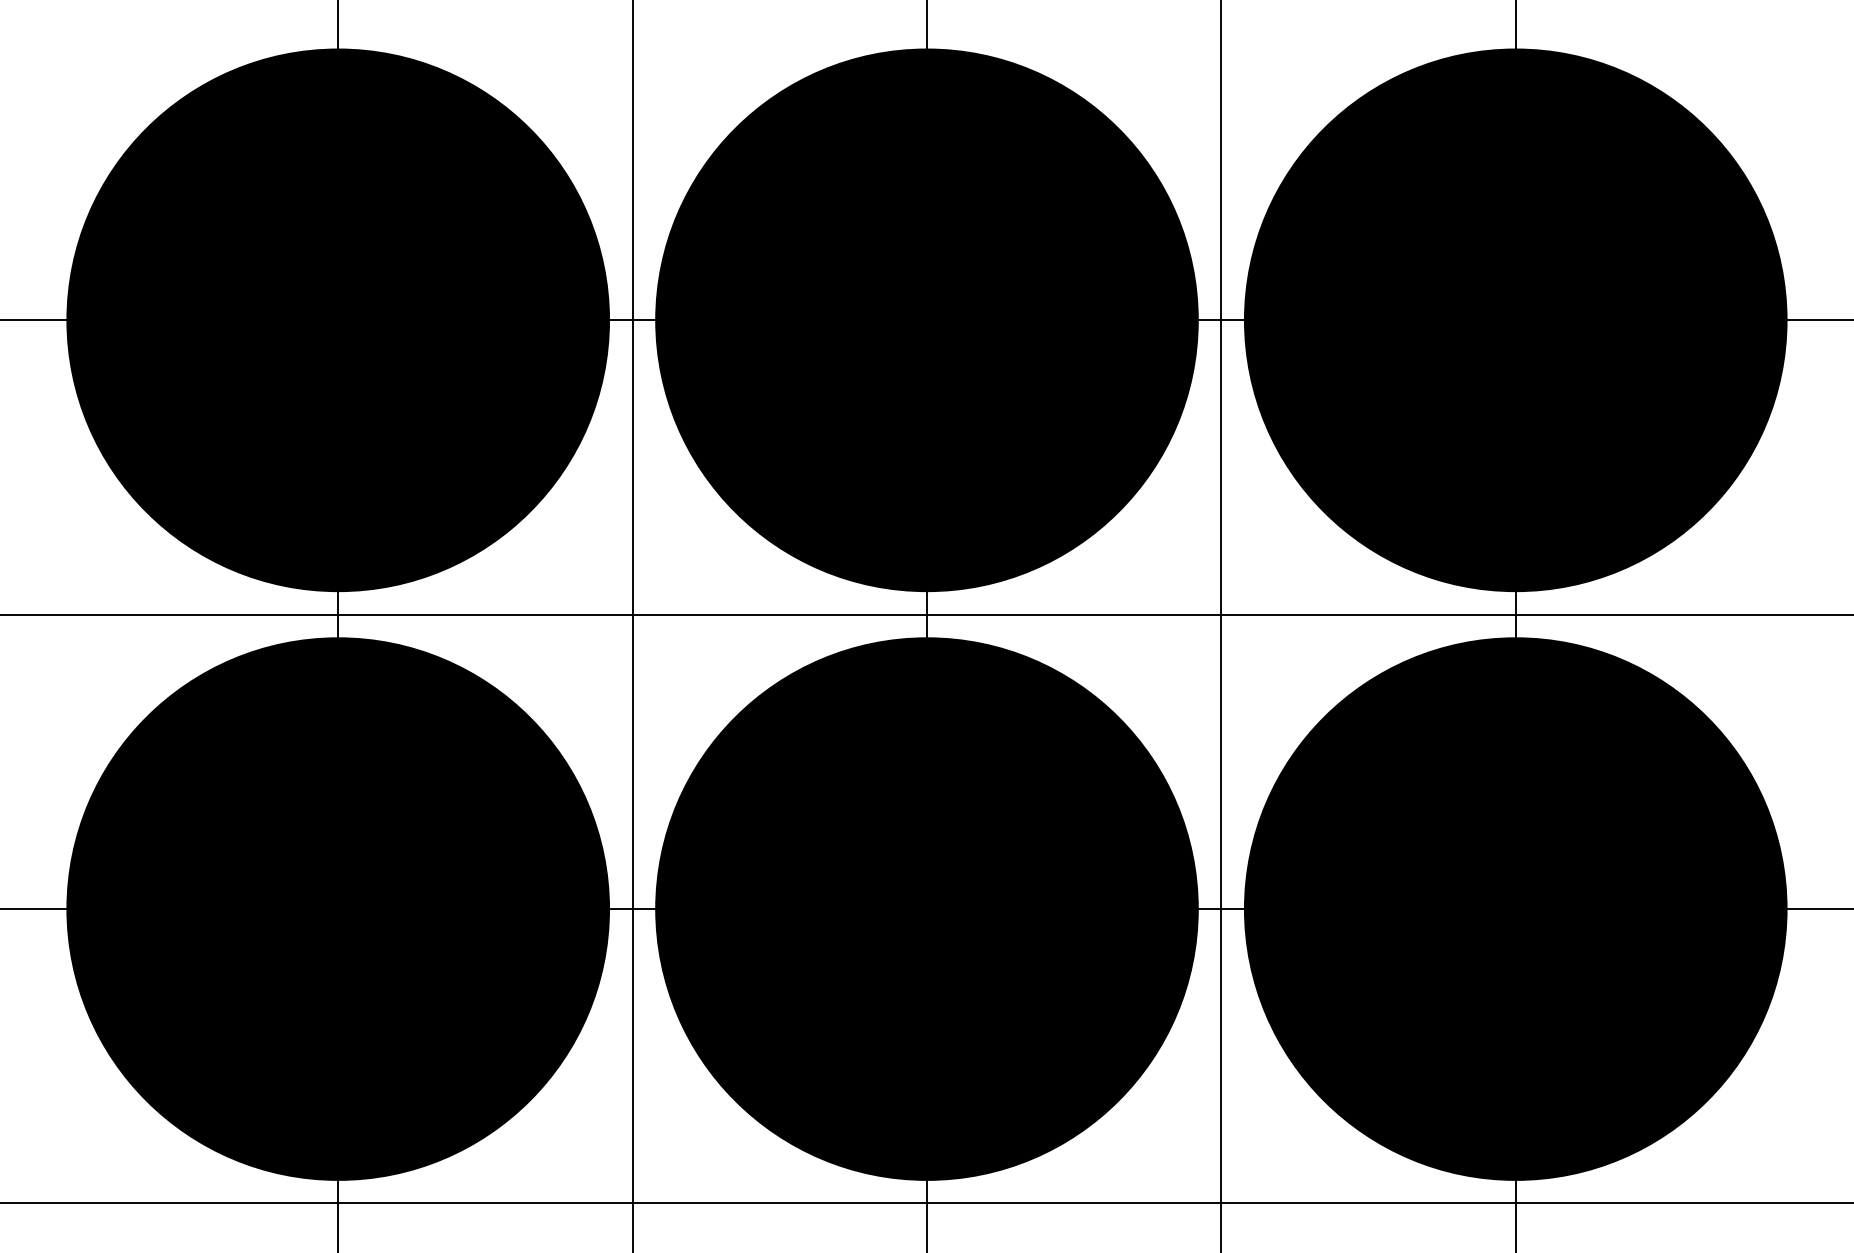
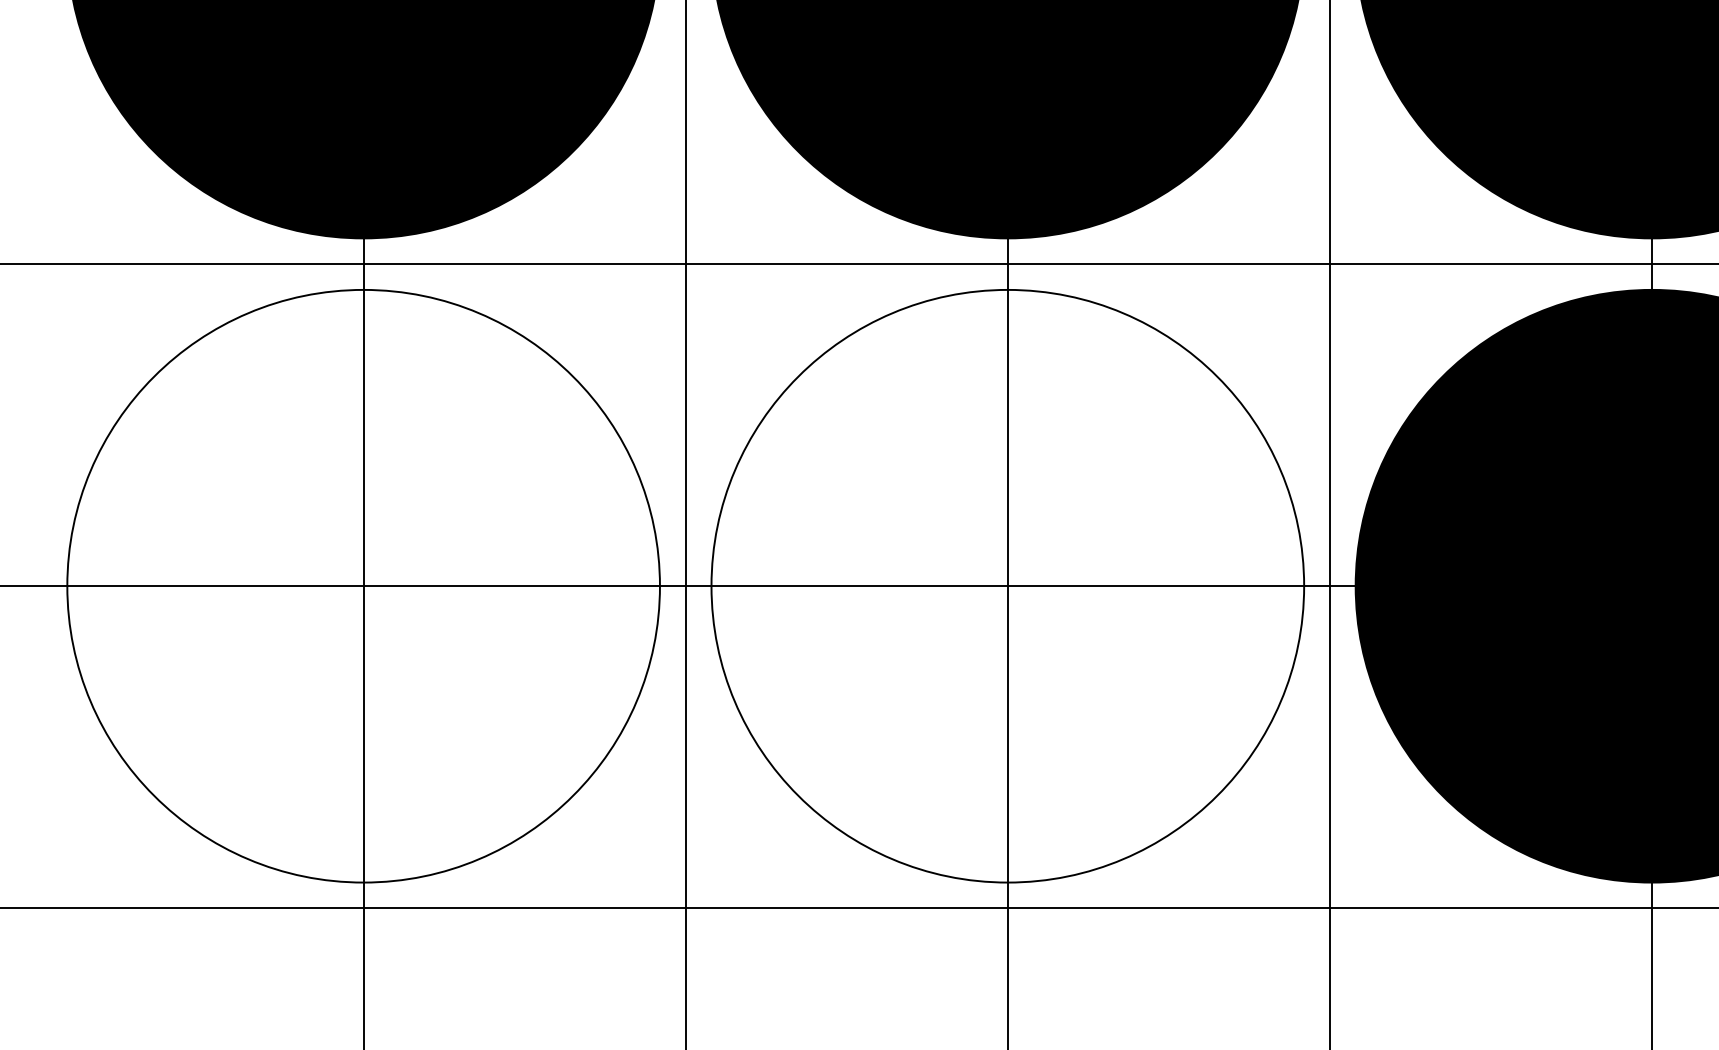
fill: (338, 908) -> (363, 585), removed
fill: (926, 908) -> (1007, 585), removed

